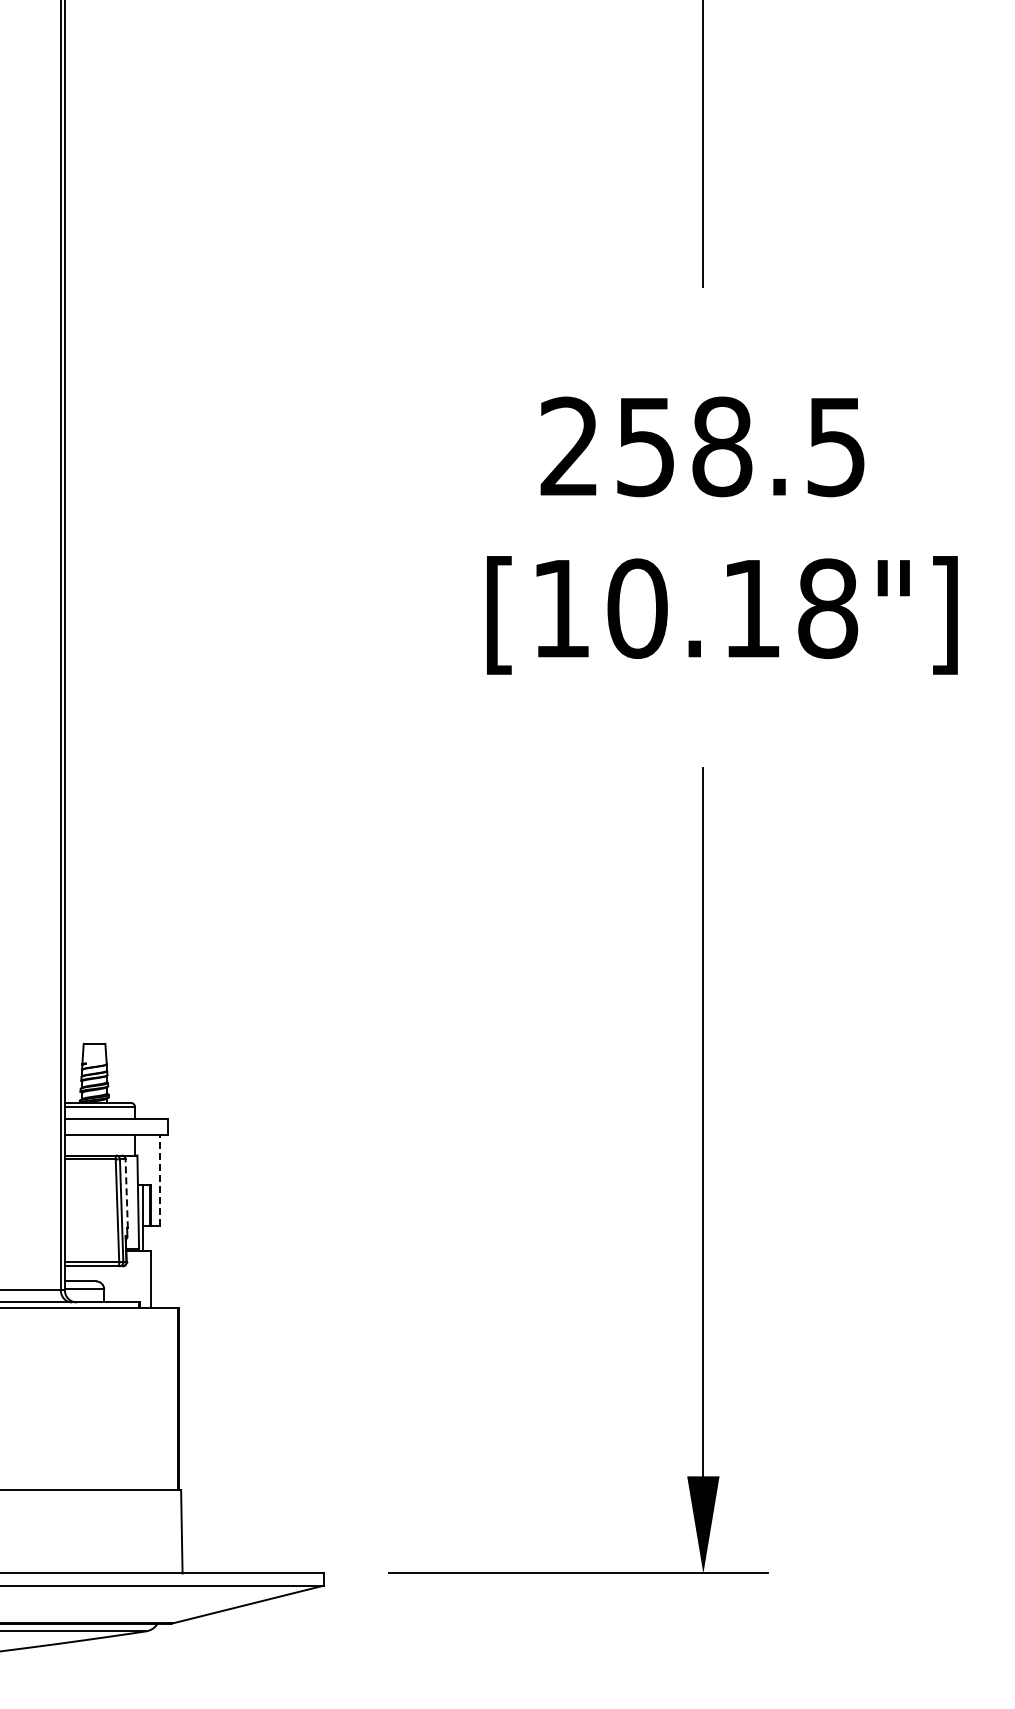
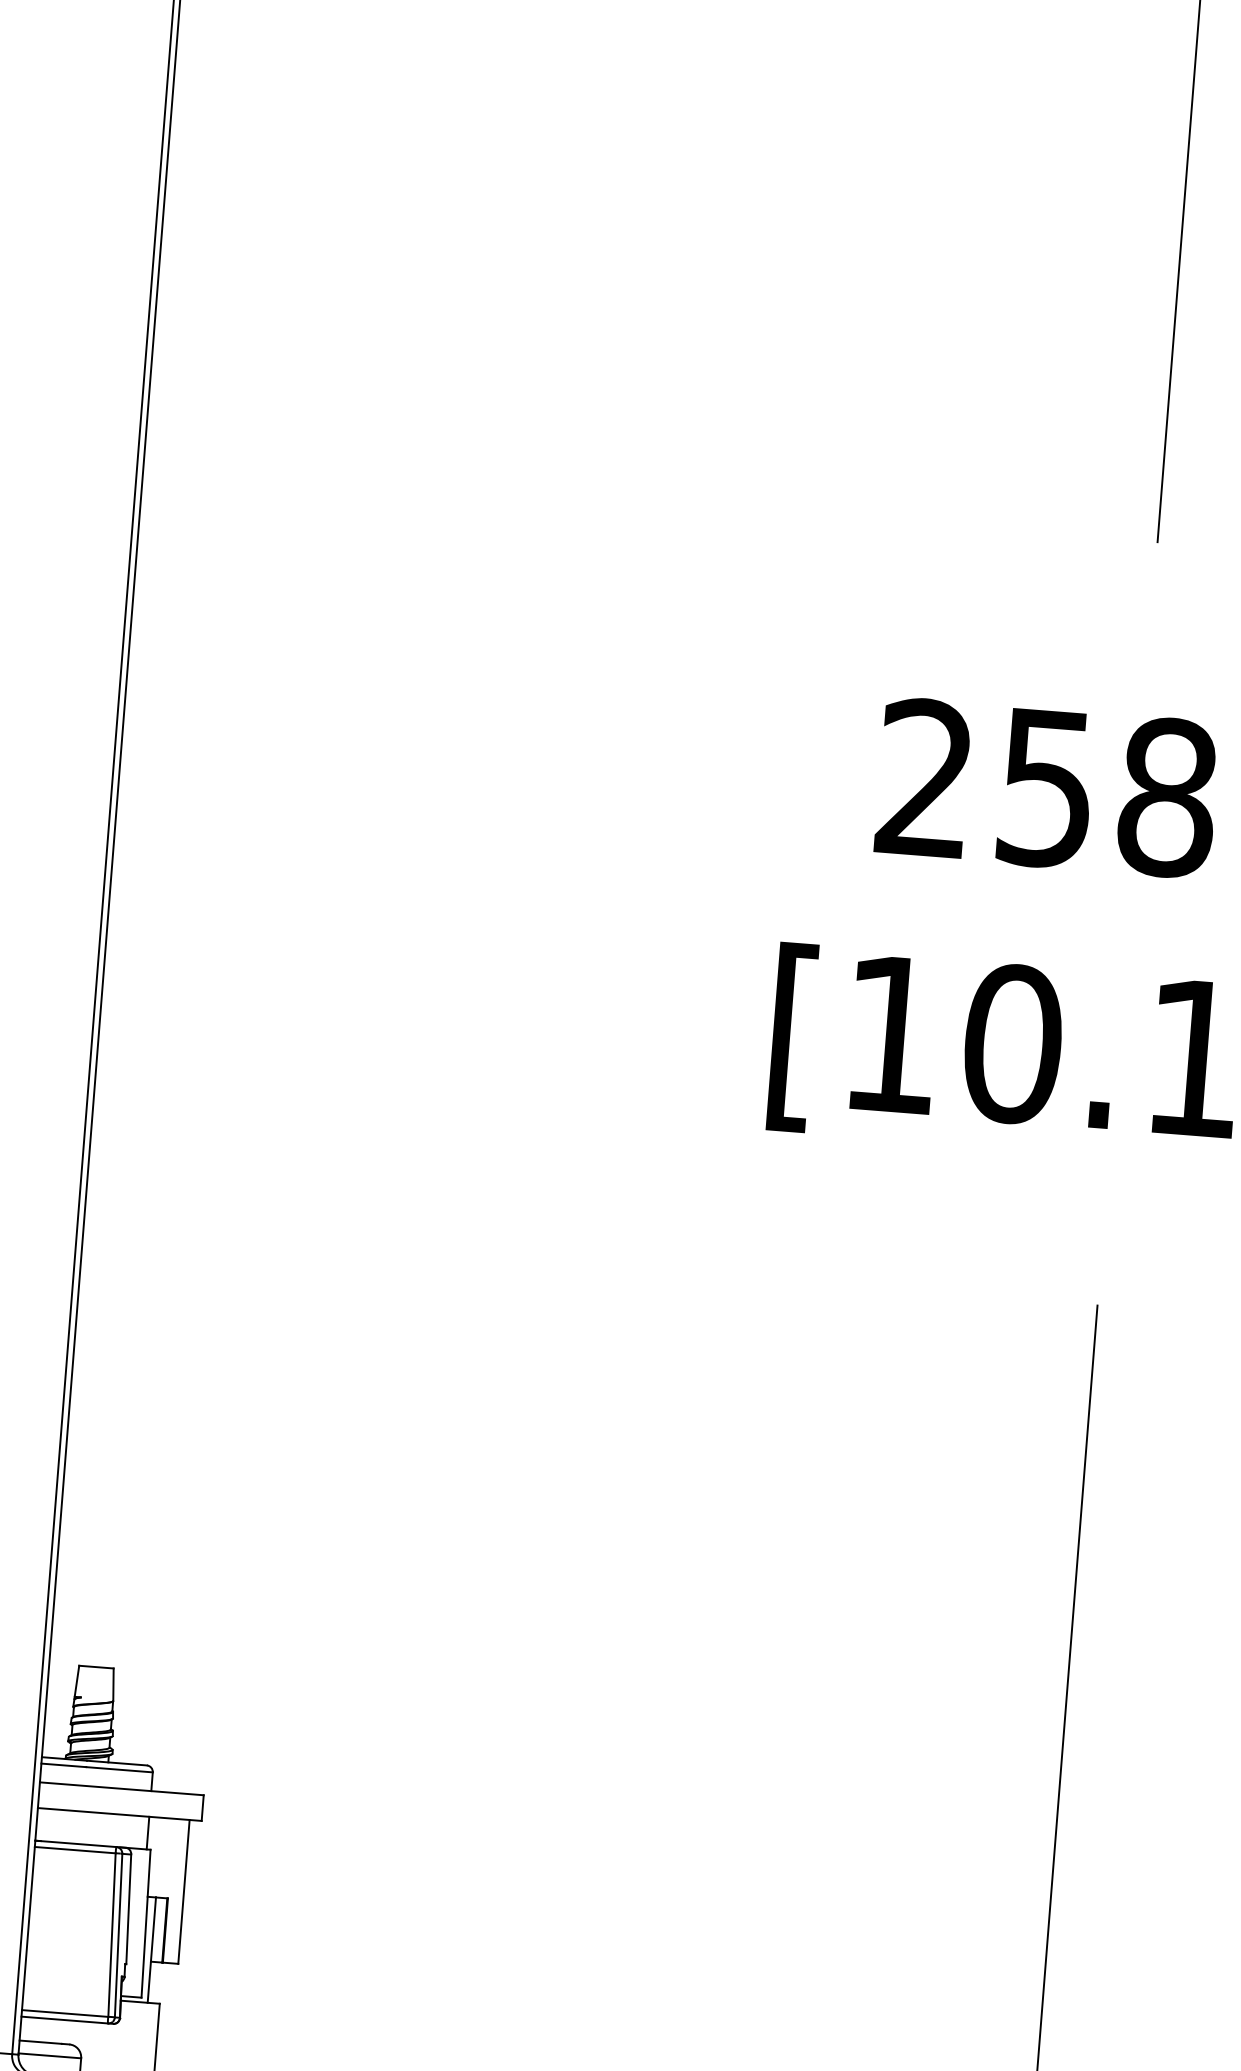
line: (160, 1179) -> (184, 1890), dashed -> solid
line: (126, 1193) -> (128, 1908), dashed -> solid

